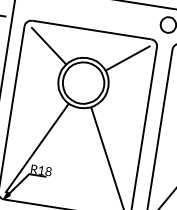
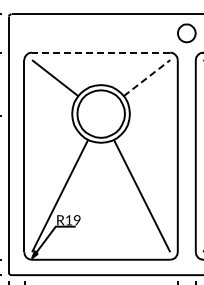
line: (91, 29) -> (100, 52), solid -> dashed
line: (128, 57) -> (147, 77), solid -> dashed
text: (48, 172) -> (77, 221), R18 -> R19

